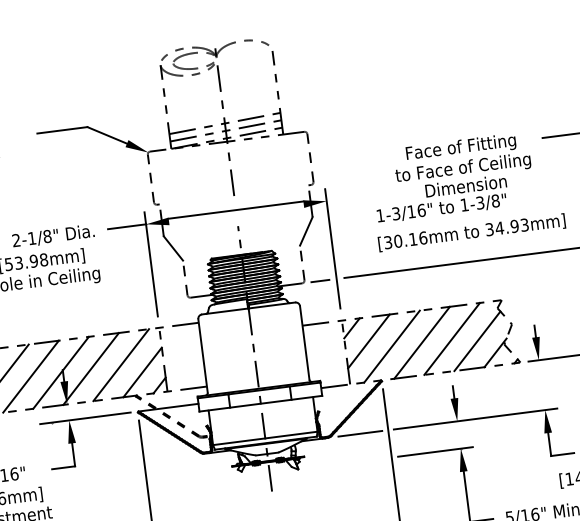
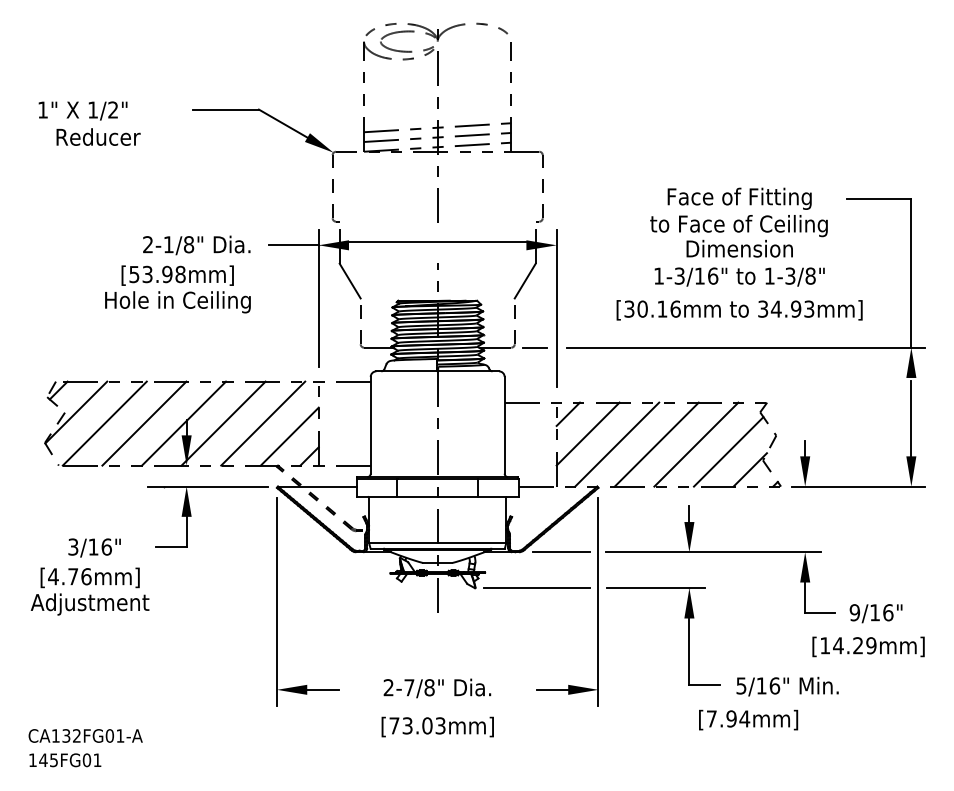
text: (441, 208) -> (739, 276), moved
line: (345, 463) -> (537, 588), added

